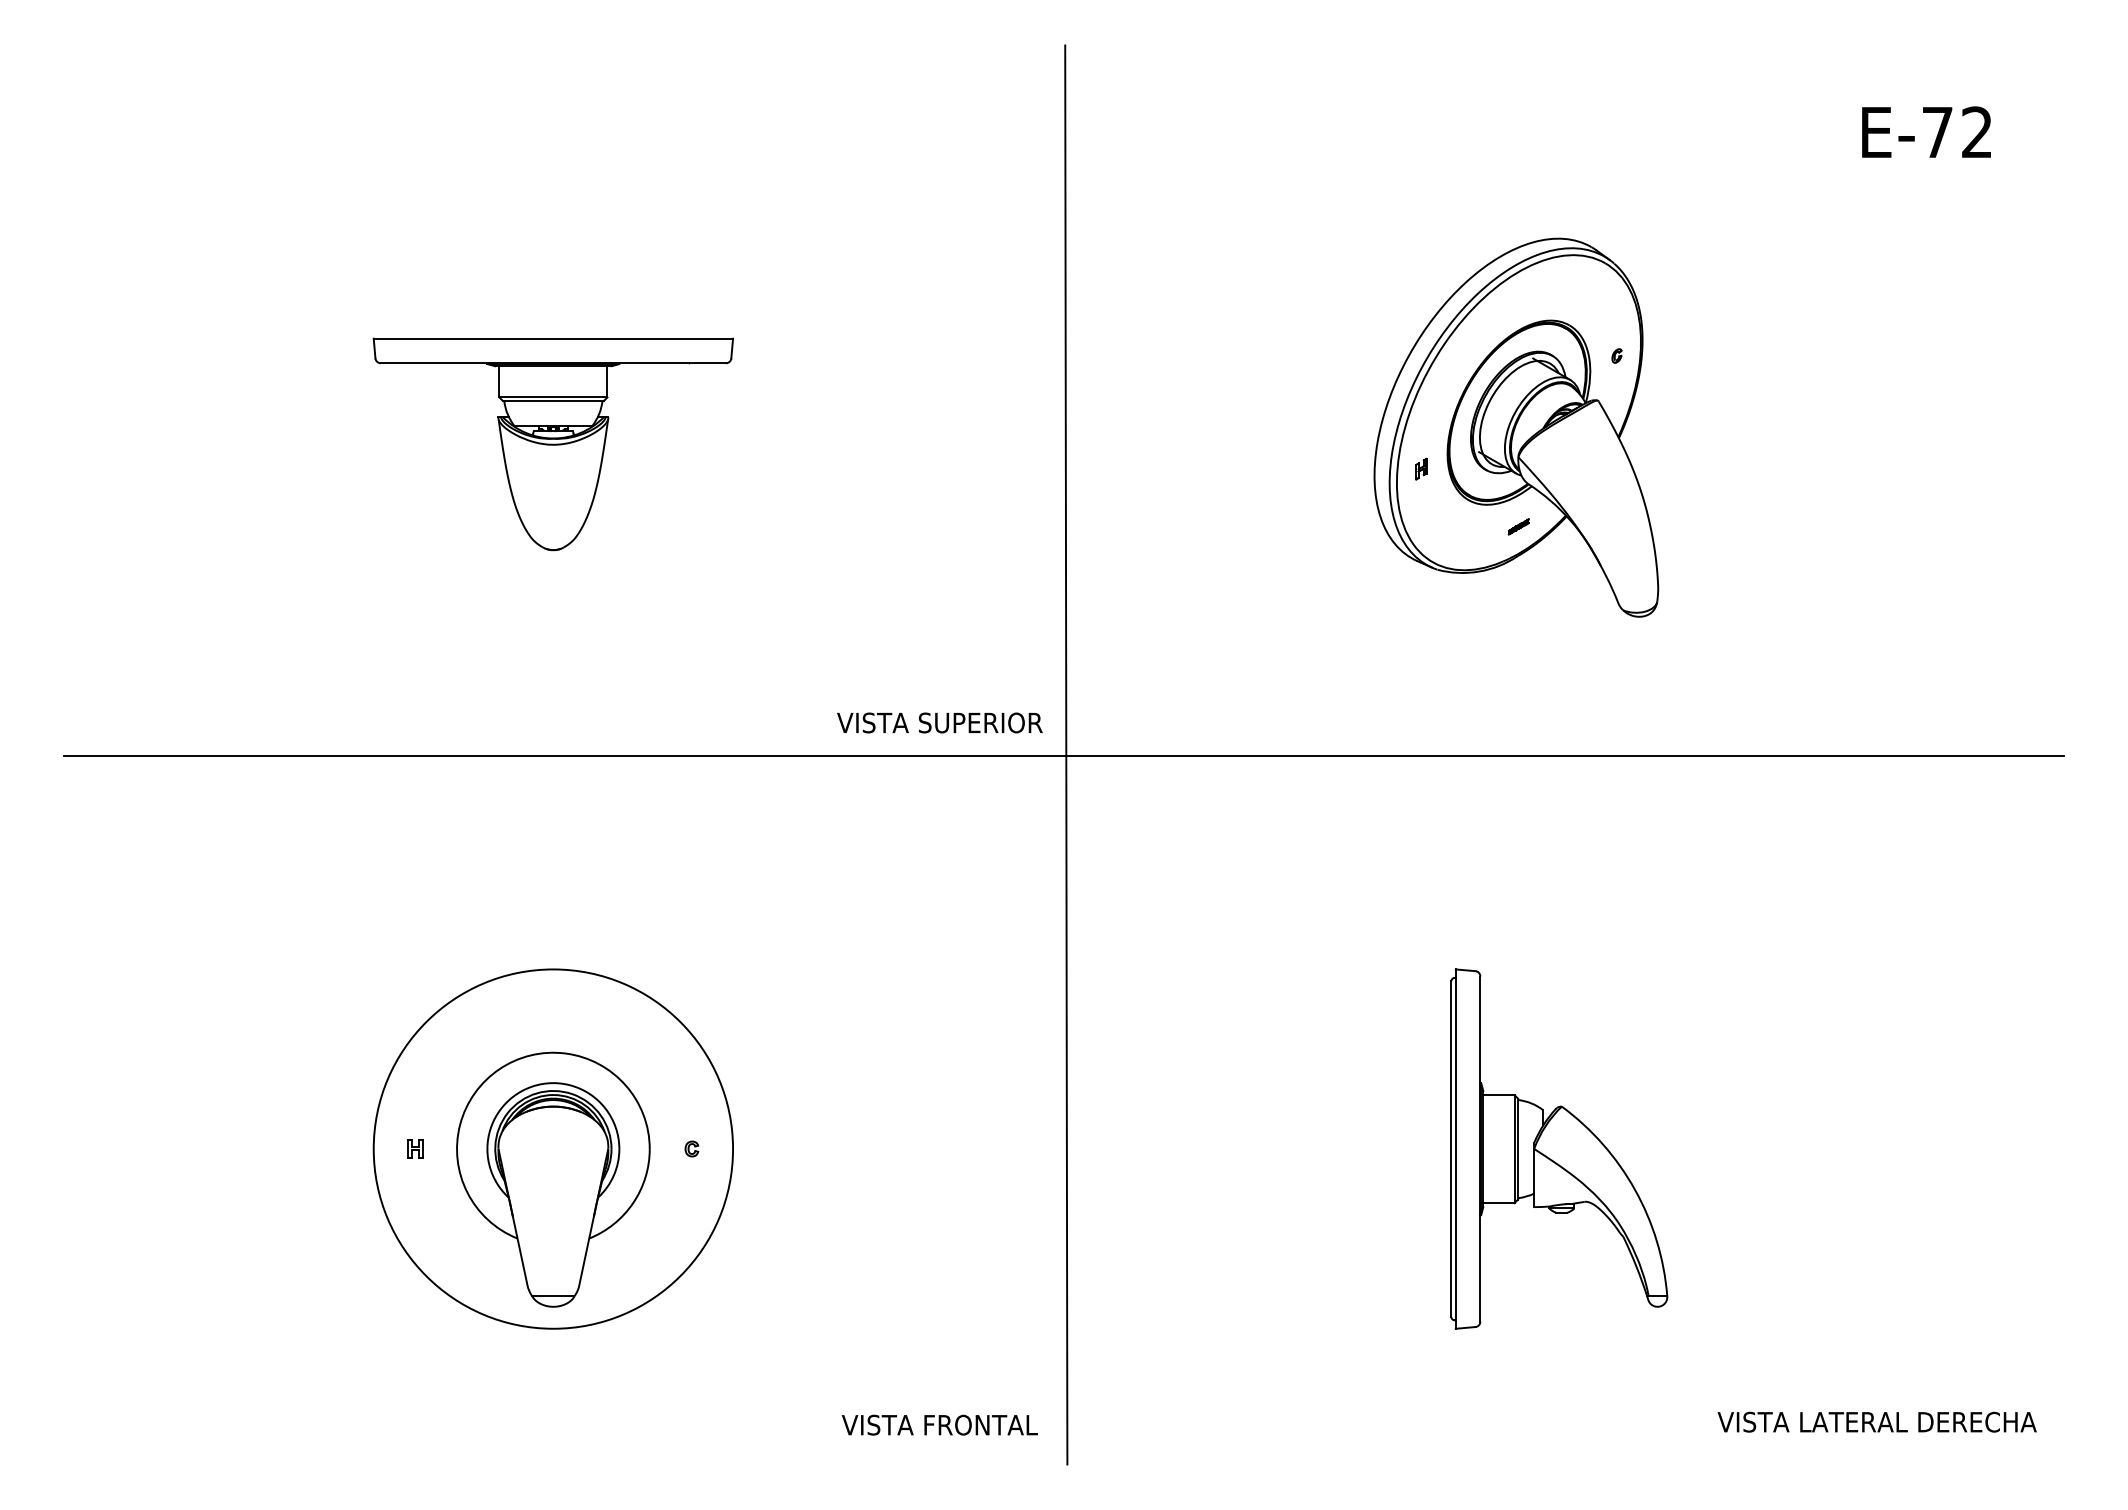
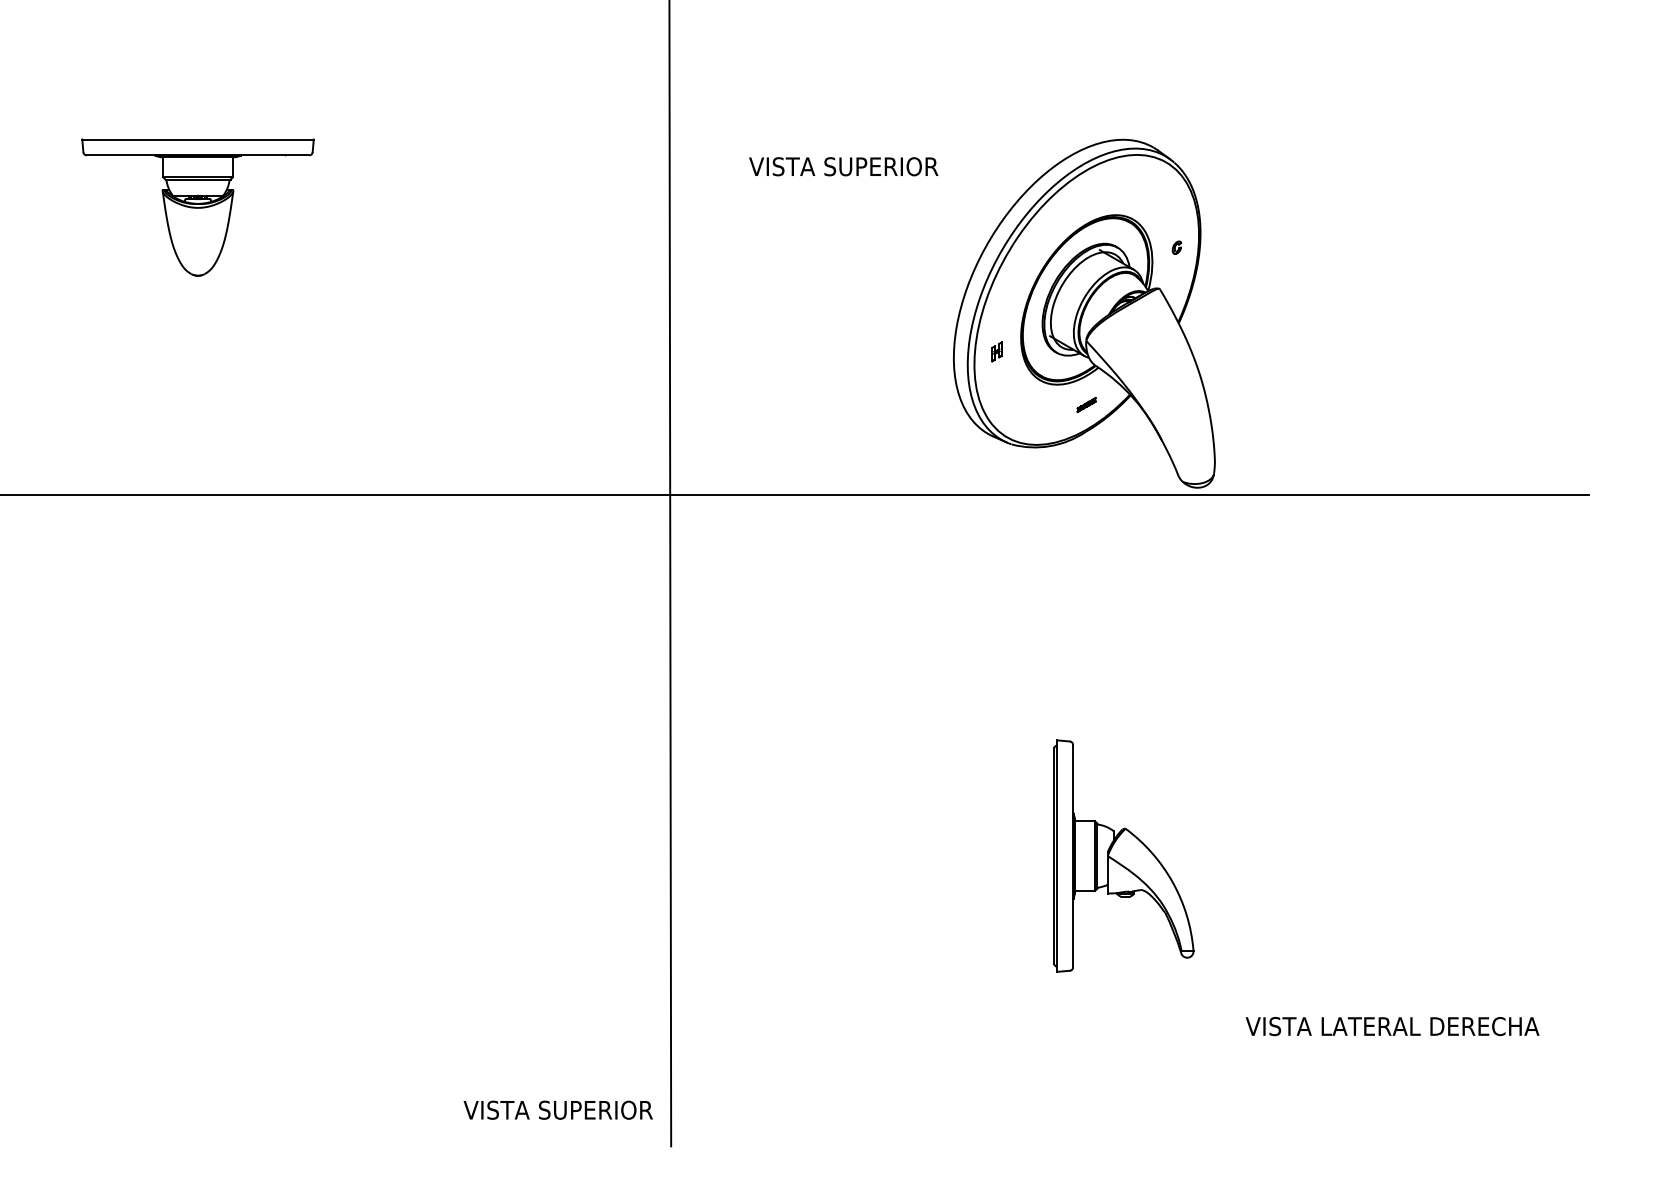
part: (1516, 427) -> (1084, 313), moved
part: (552, 444) -> (197, 207), size x0.7
text: (939, 722) -> (843, 166), moved
part: (552, 1148) -> (197, 855), removed
part: (1559, 1148) -> (1124, 855), size x0.7
text: (1876, 1421) -> (1391, 1025), moved
text: (985, 1424) -> (595, 1109), VISTA FRONTAL -> VISTA SUPERIOR

